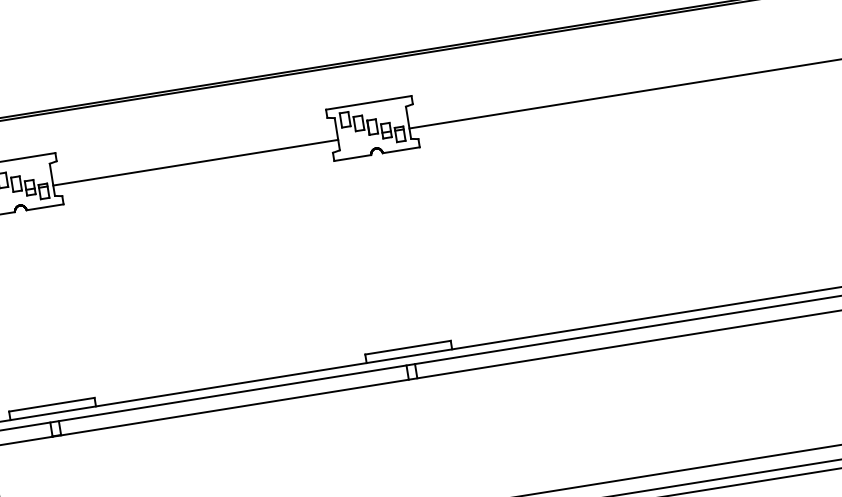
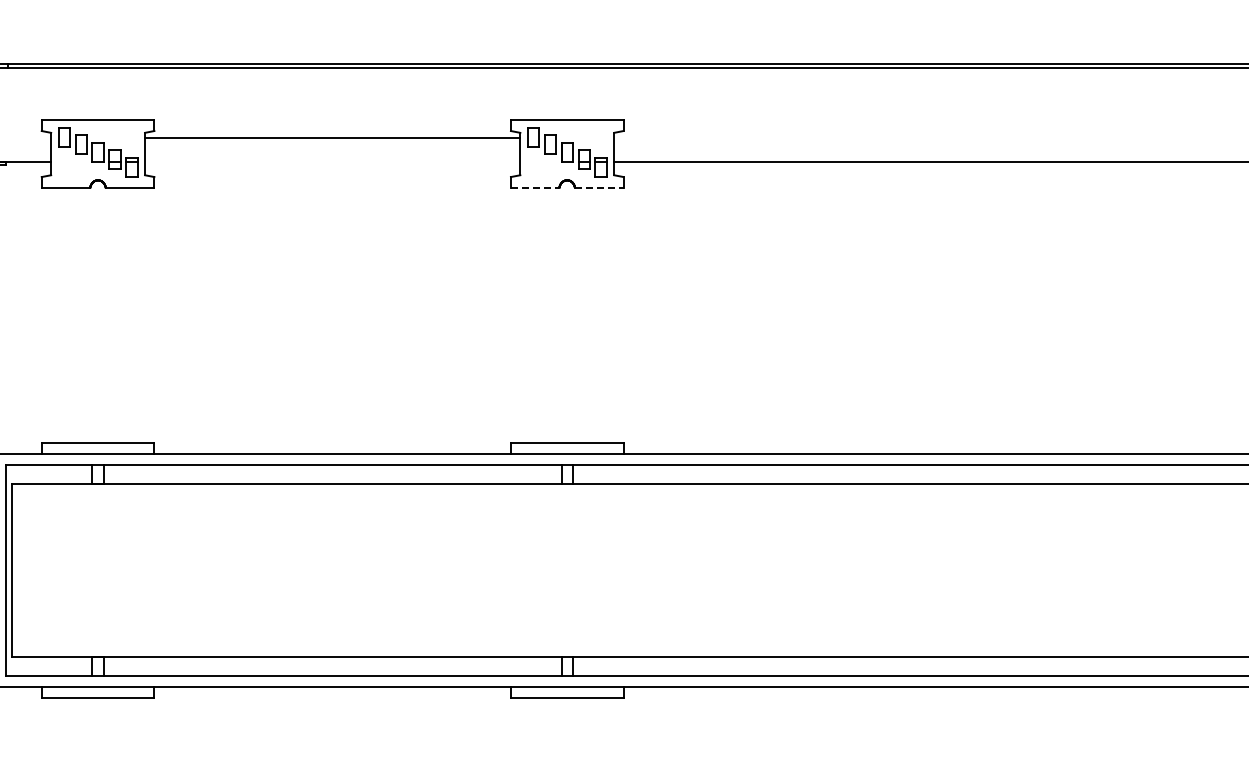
line: (401, 149) -> (599, 187), solid -> dashed
line: (352, 157) -> (535, 187), solid -> dashed
line: (195, 162) -> (332, 137), moved

